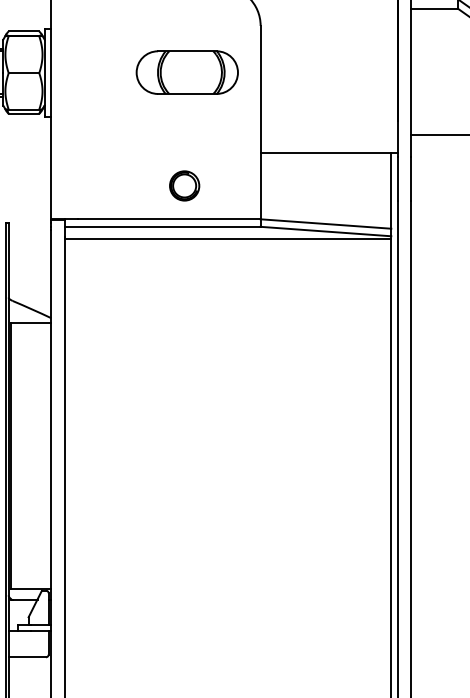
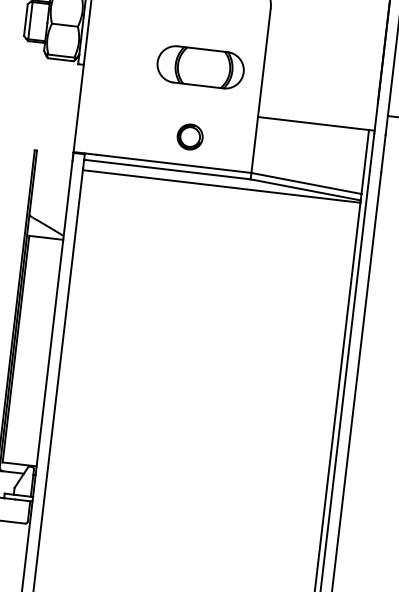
part: (186, 72) -> (199, 67), moved

